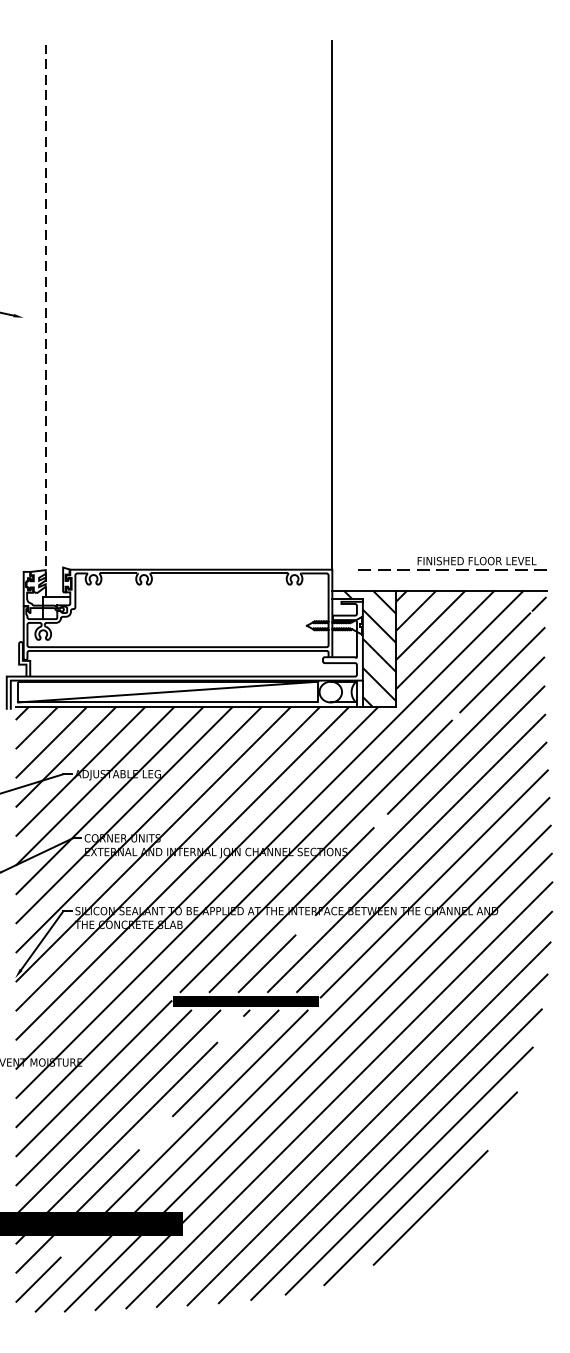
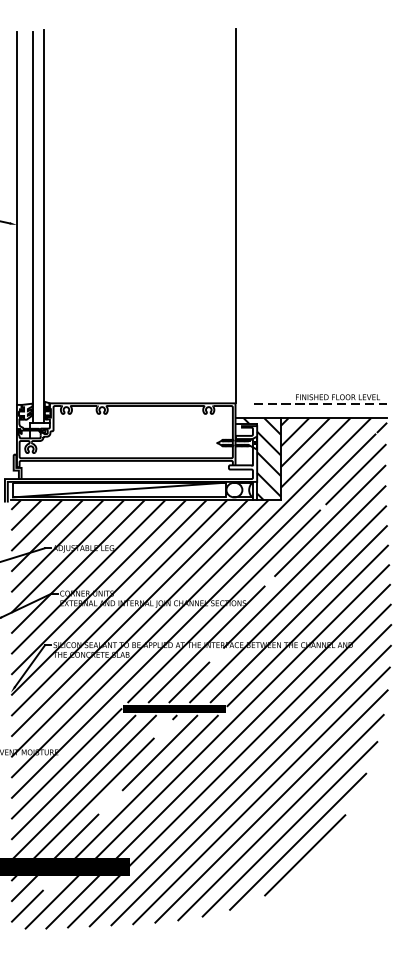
line: (23, 307) -> (16, 217), added
line: (62, 318) -> (44, 225), added
line: (45, 321) -> (32, 227), dashed -> solid

